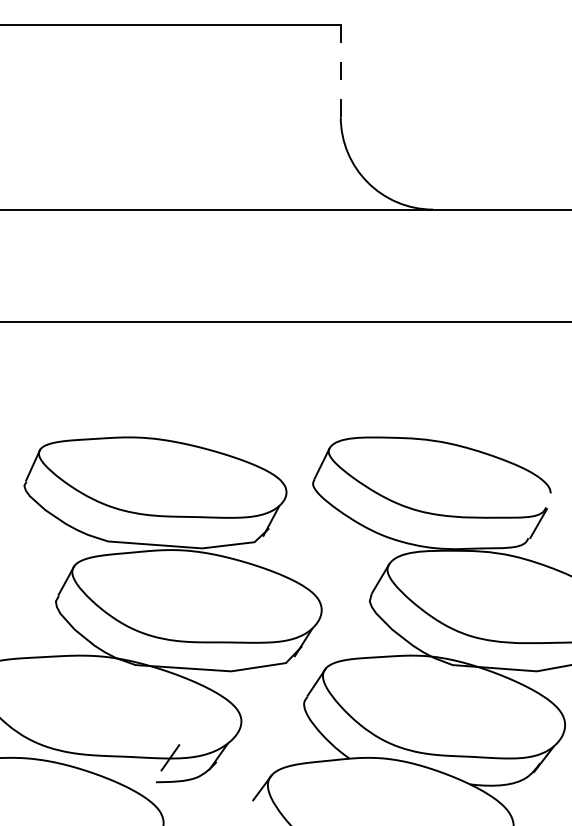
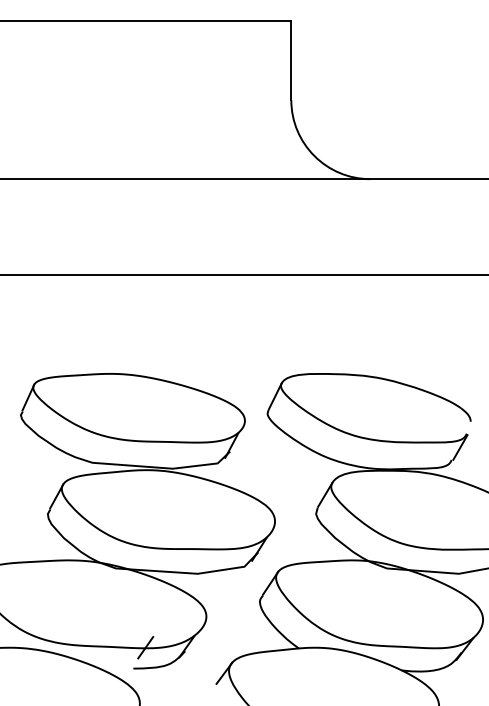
line: (340, 70) -> (291, 60), dashed -> solid

